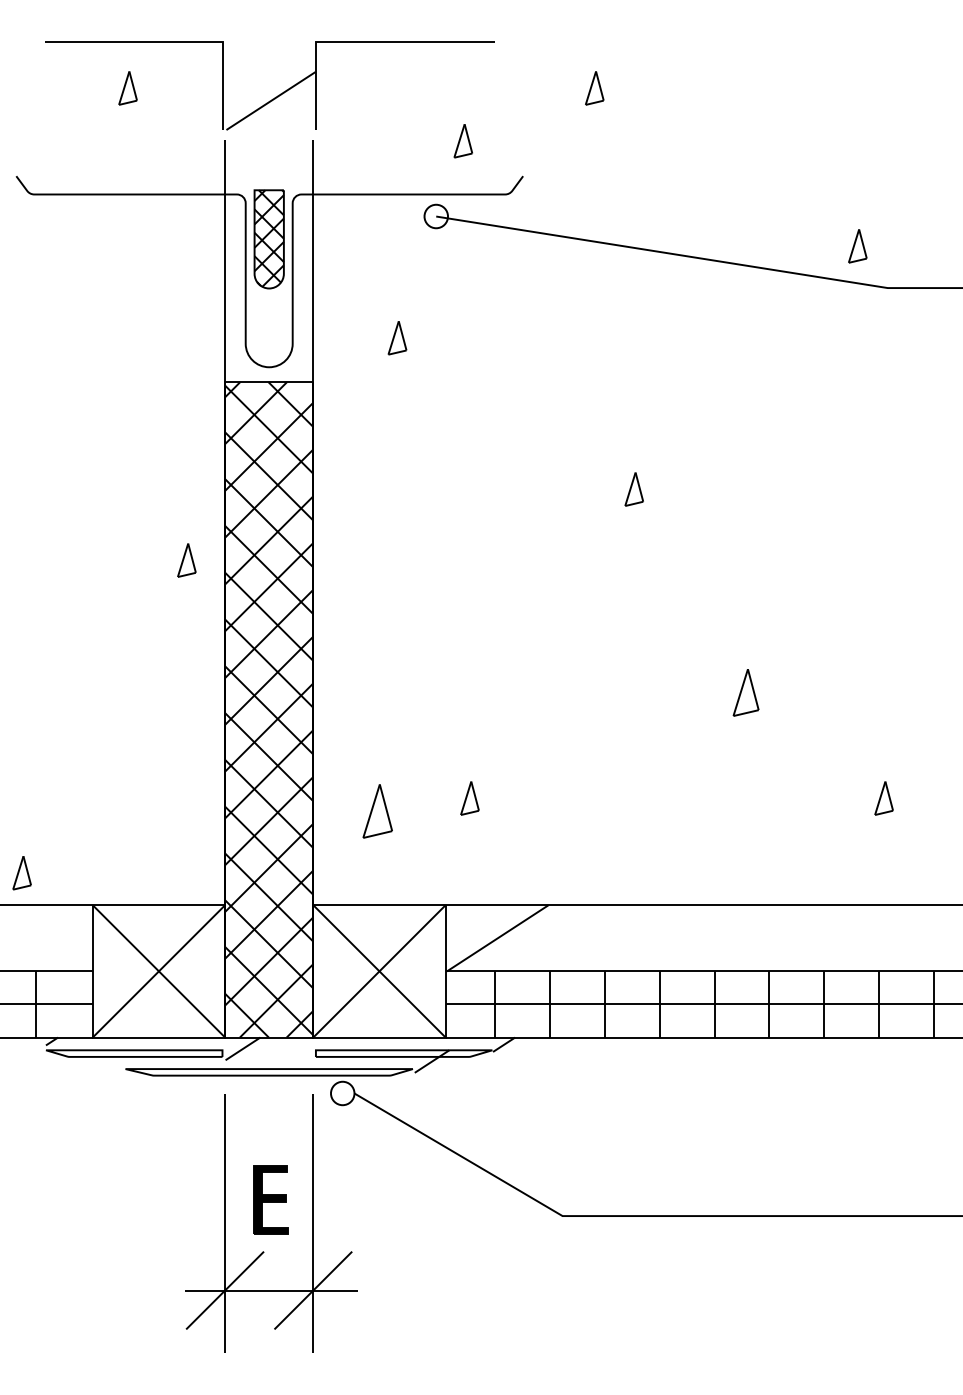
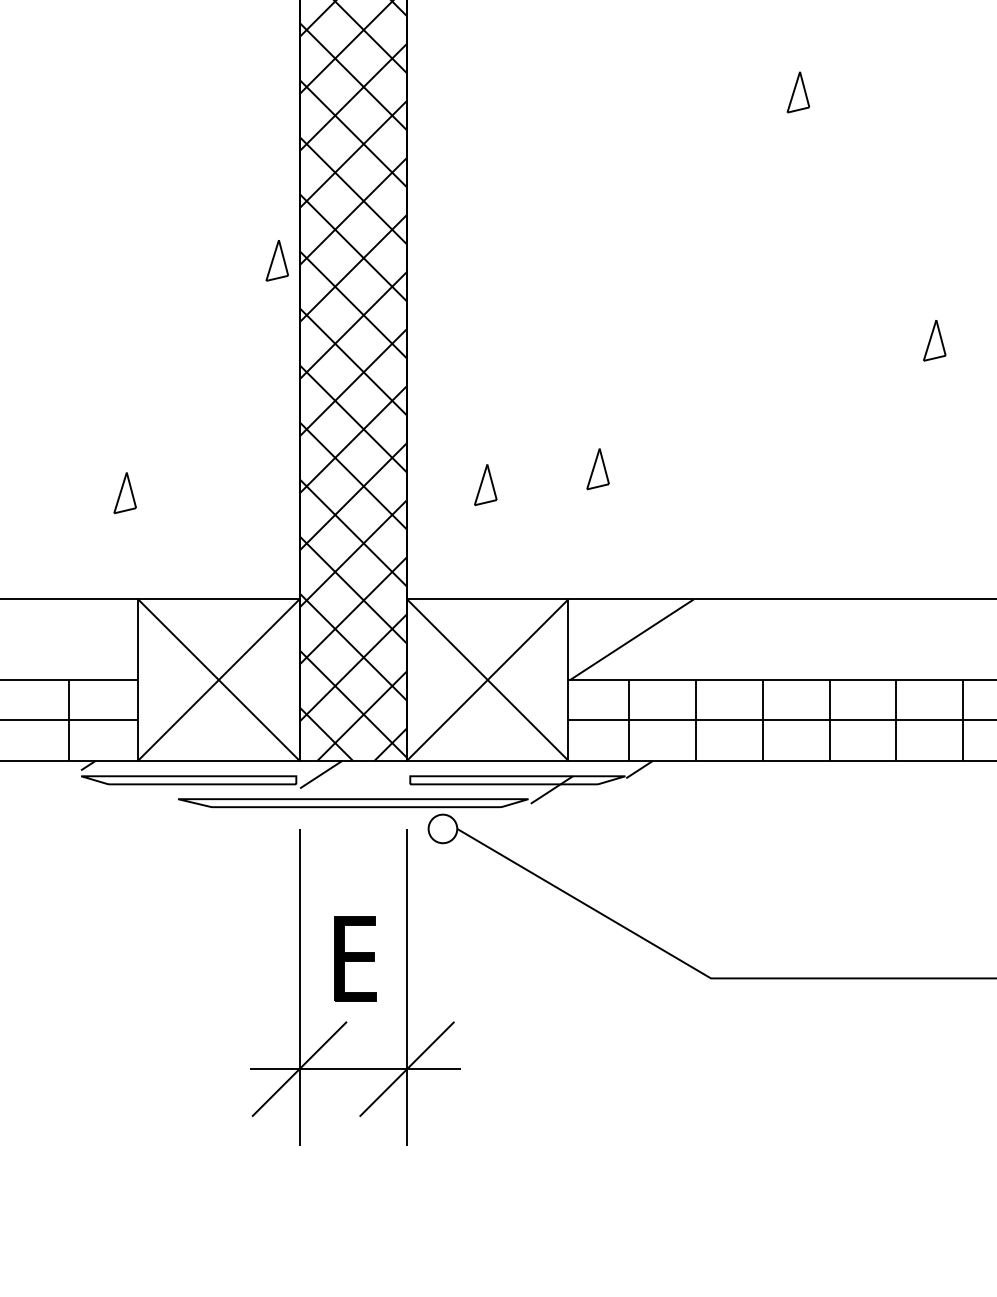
part: (186, 560) -> (276, 260), moved
part: (745, 693) -> (934, 341), size x0.71
part: (377, 811) -> (485, 485), size x0.62
part: (21, 873) -> (124, 493), moved

